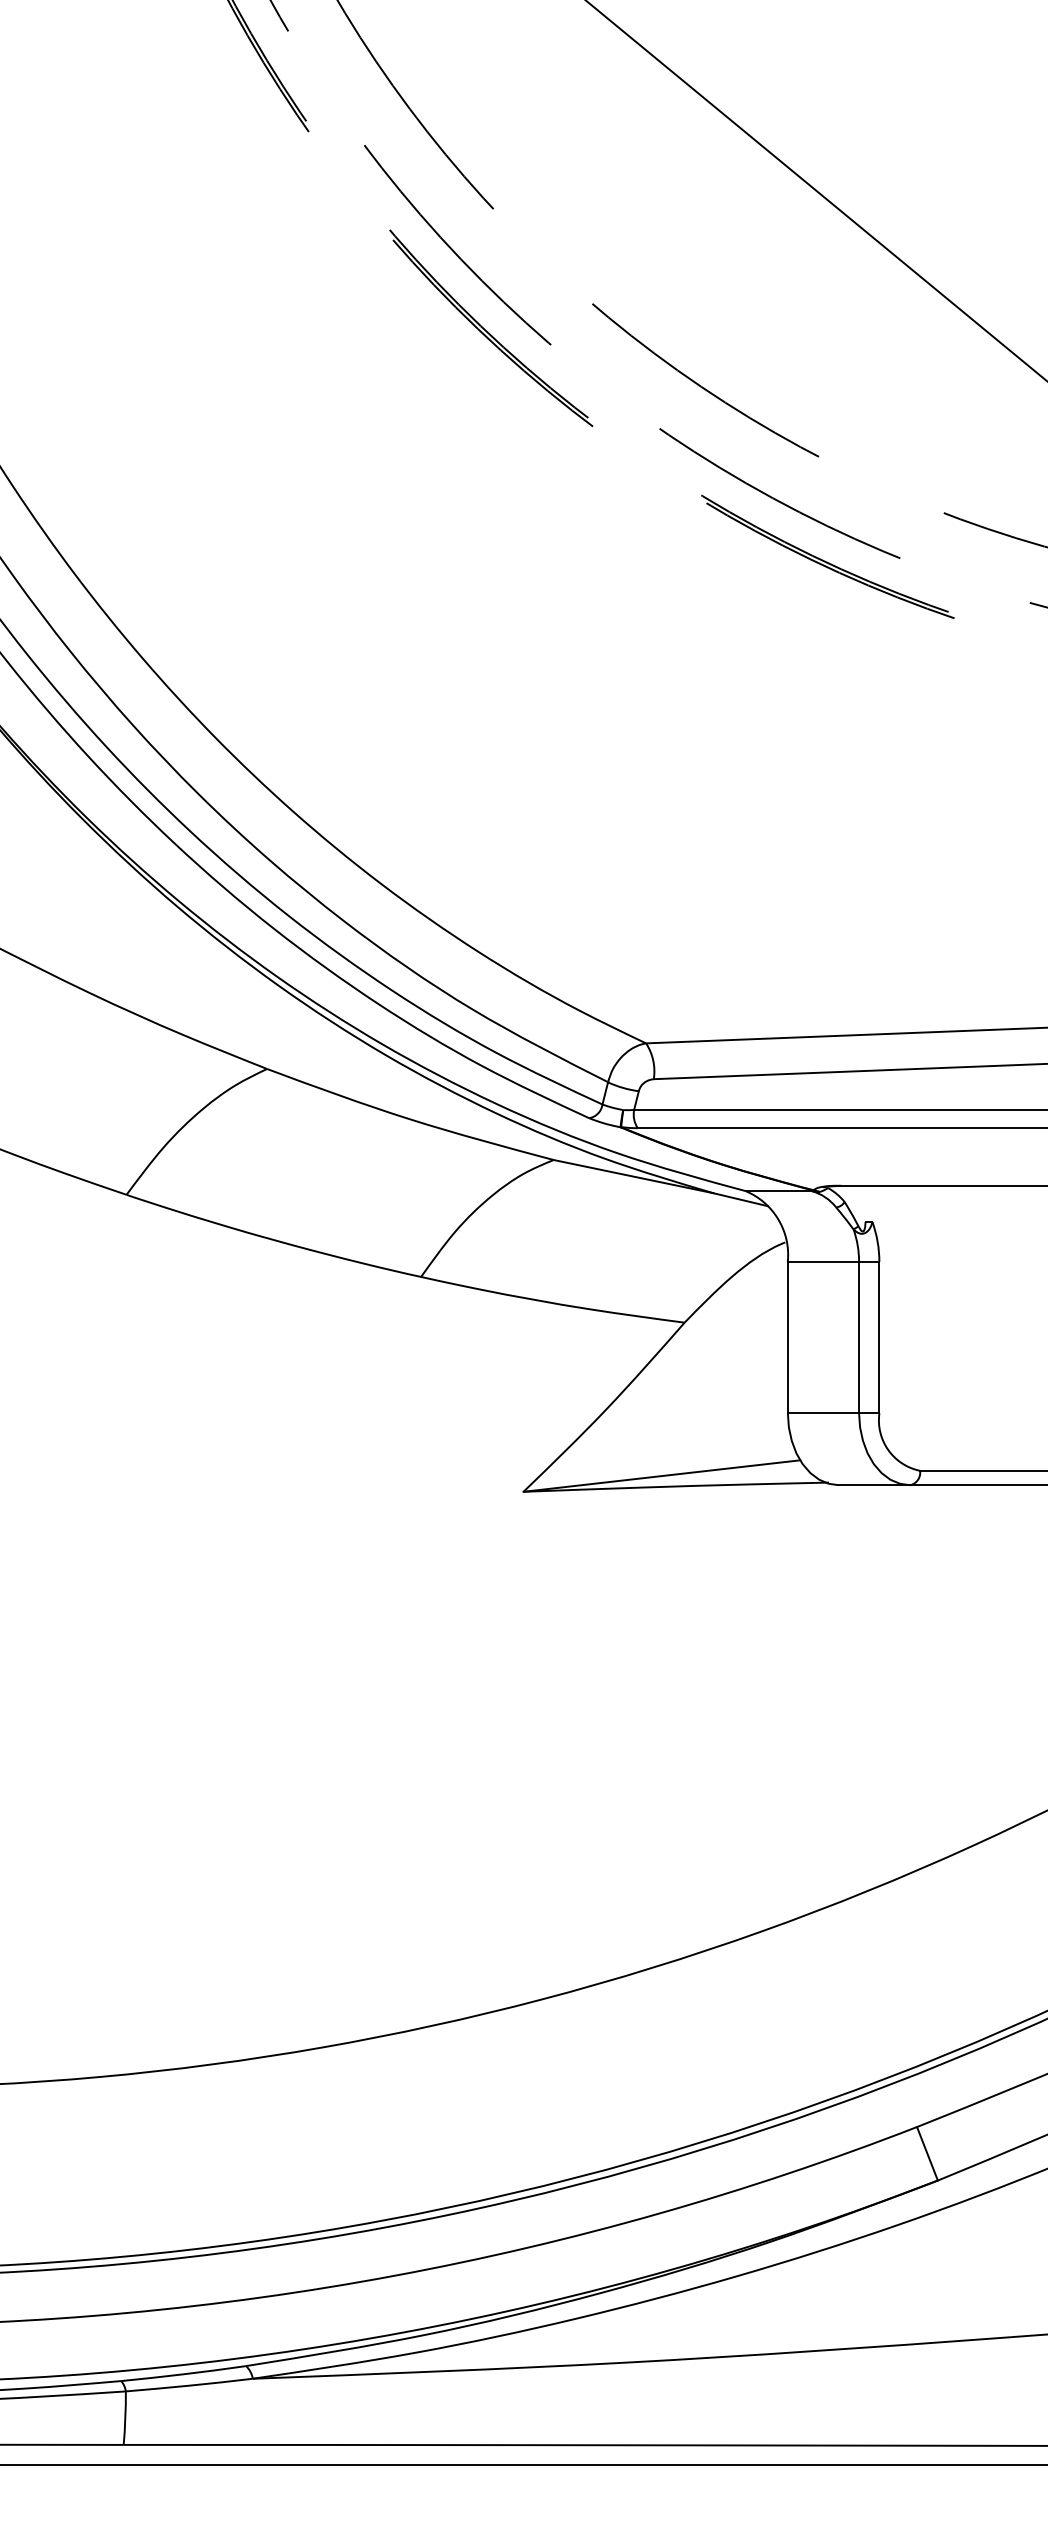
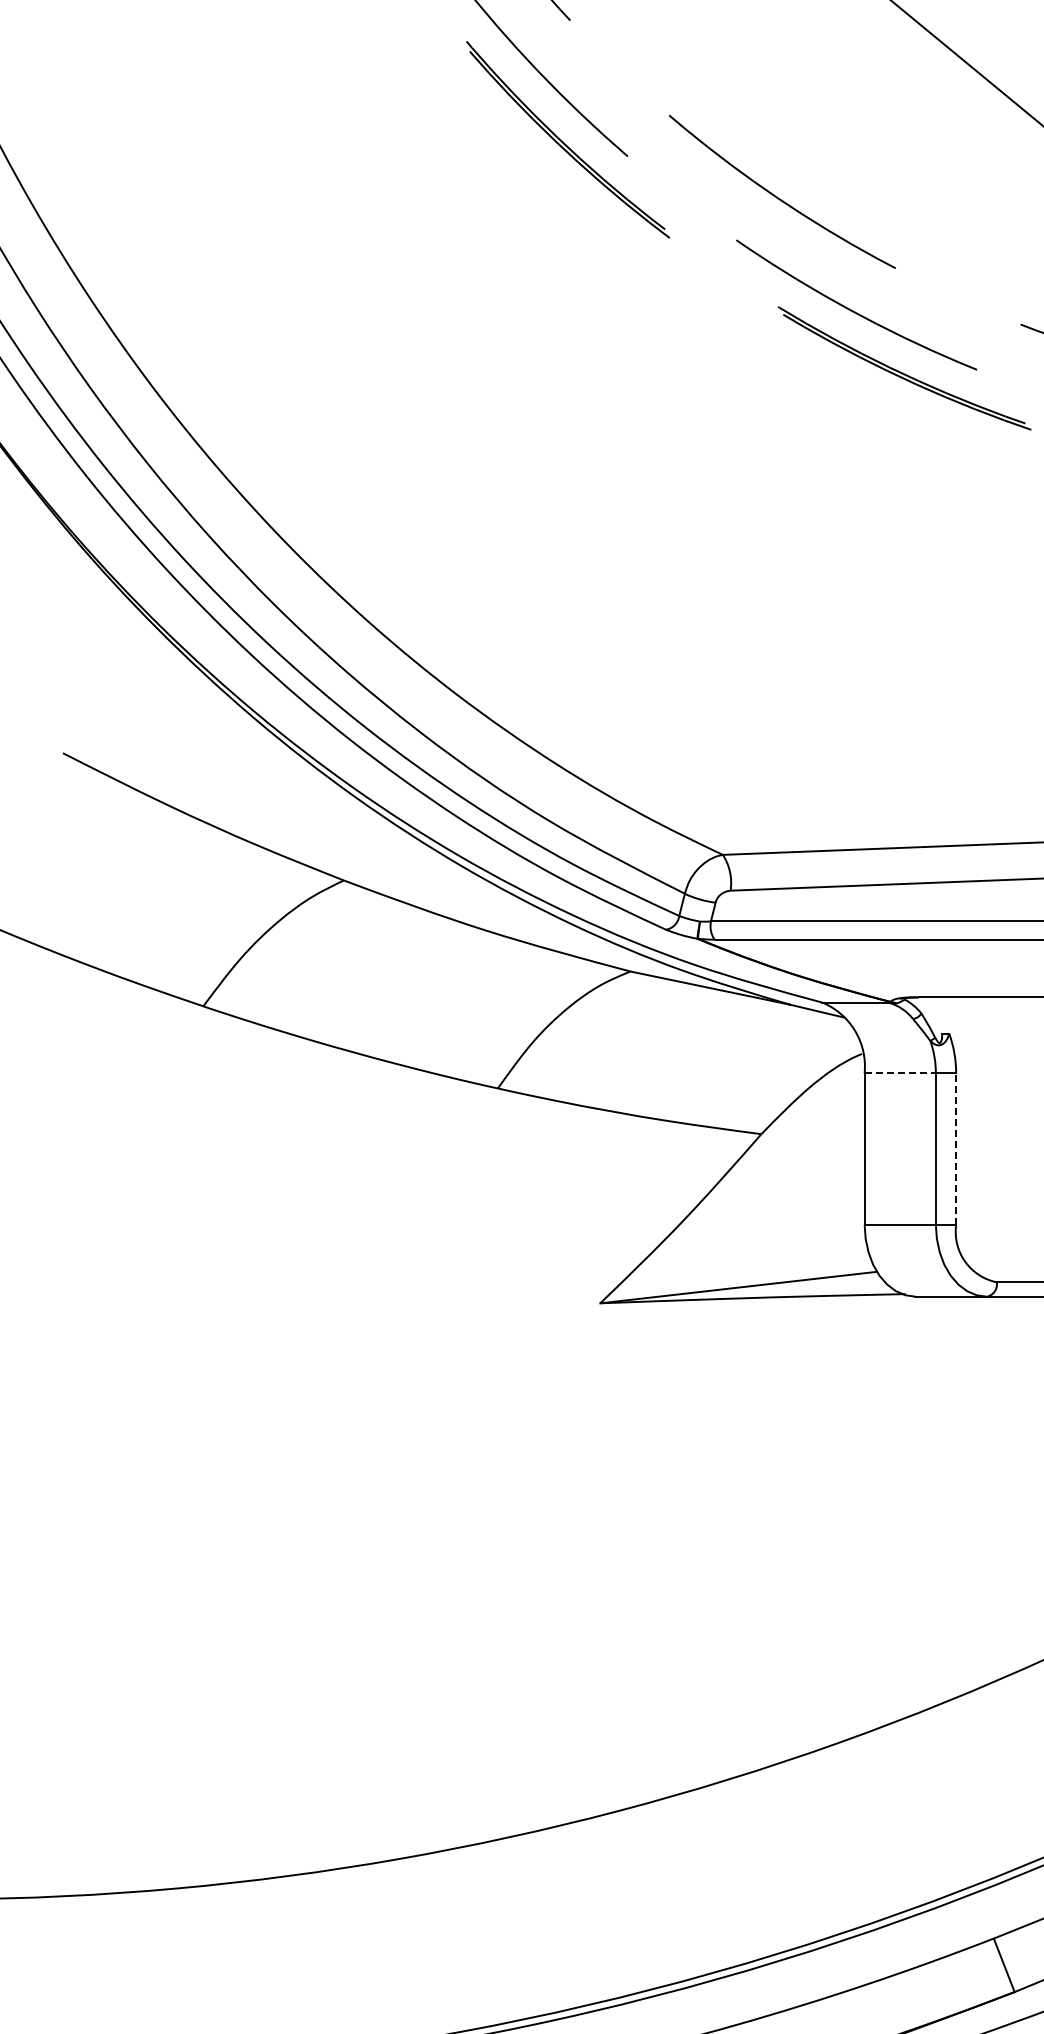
line: (823, 1261) -> (900, 1073), solid -> dashed
line: (879, 1337) -> (956, 1149), solid -> dashed

